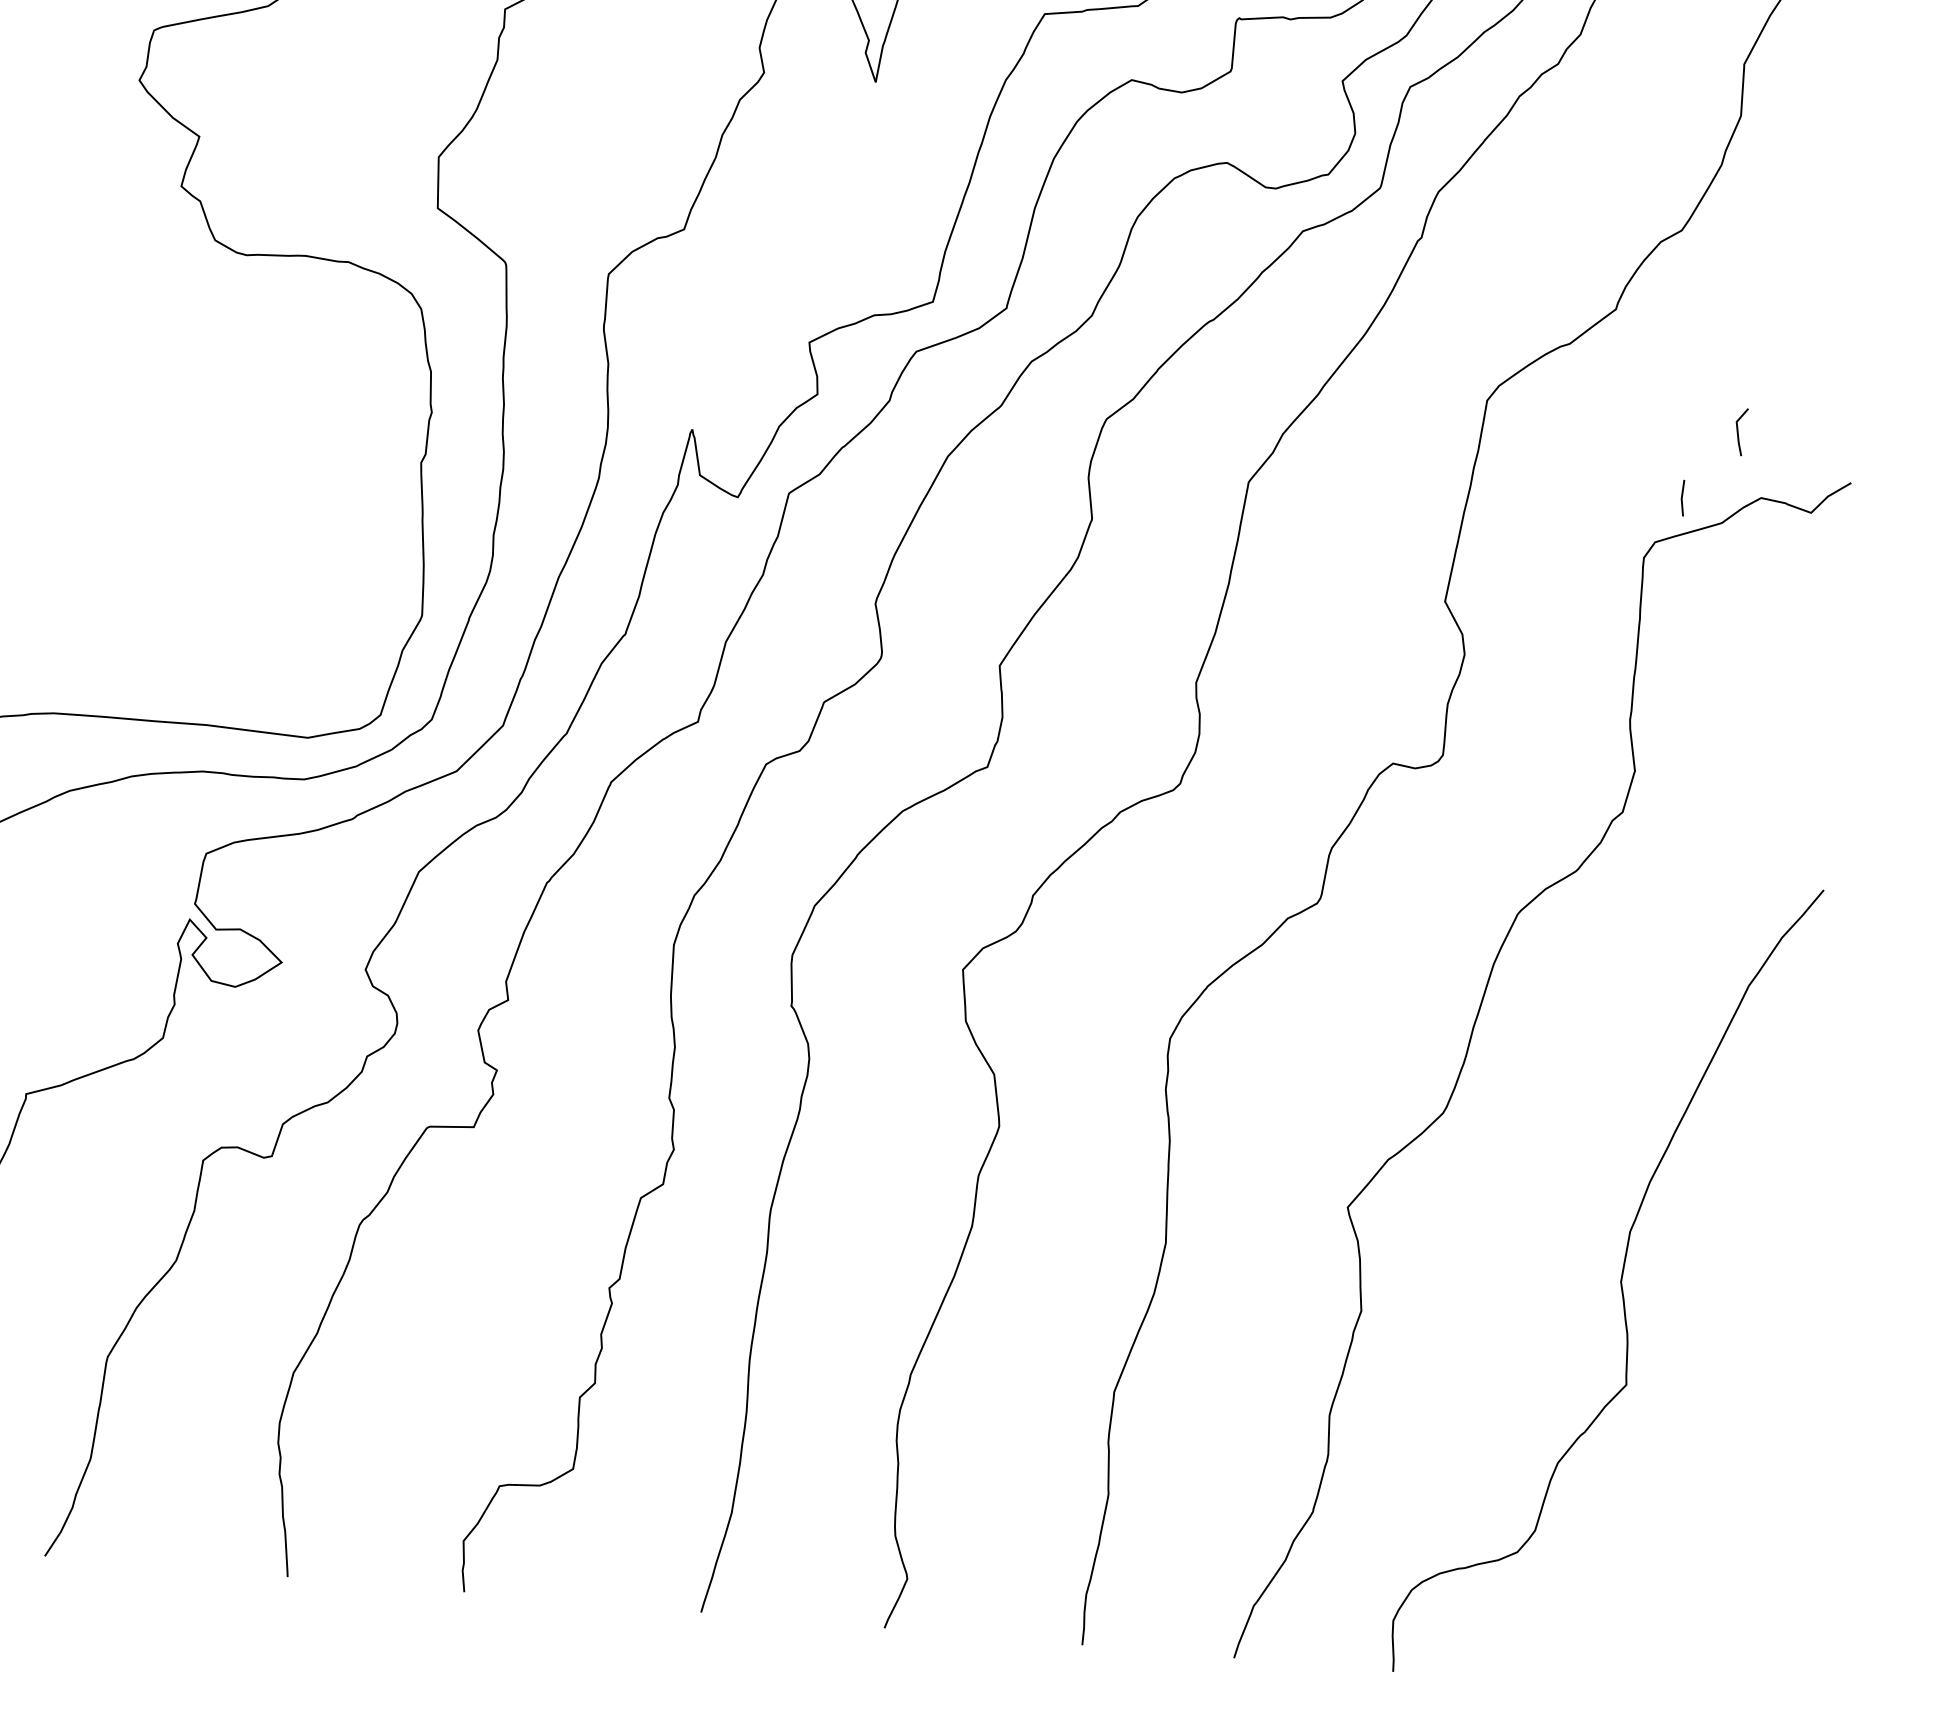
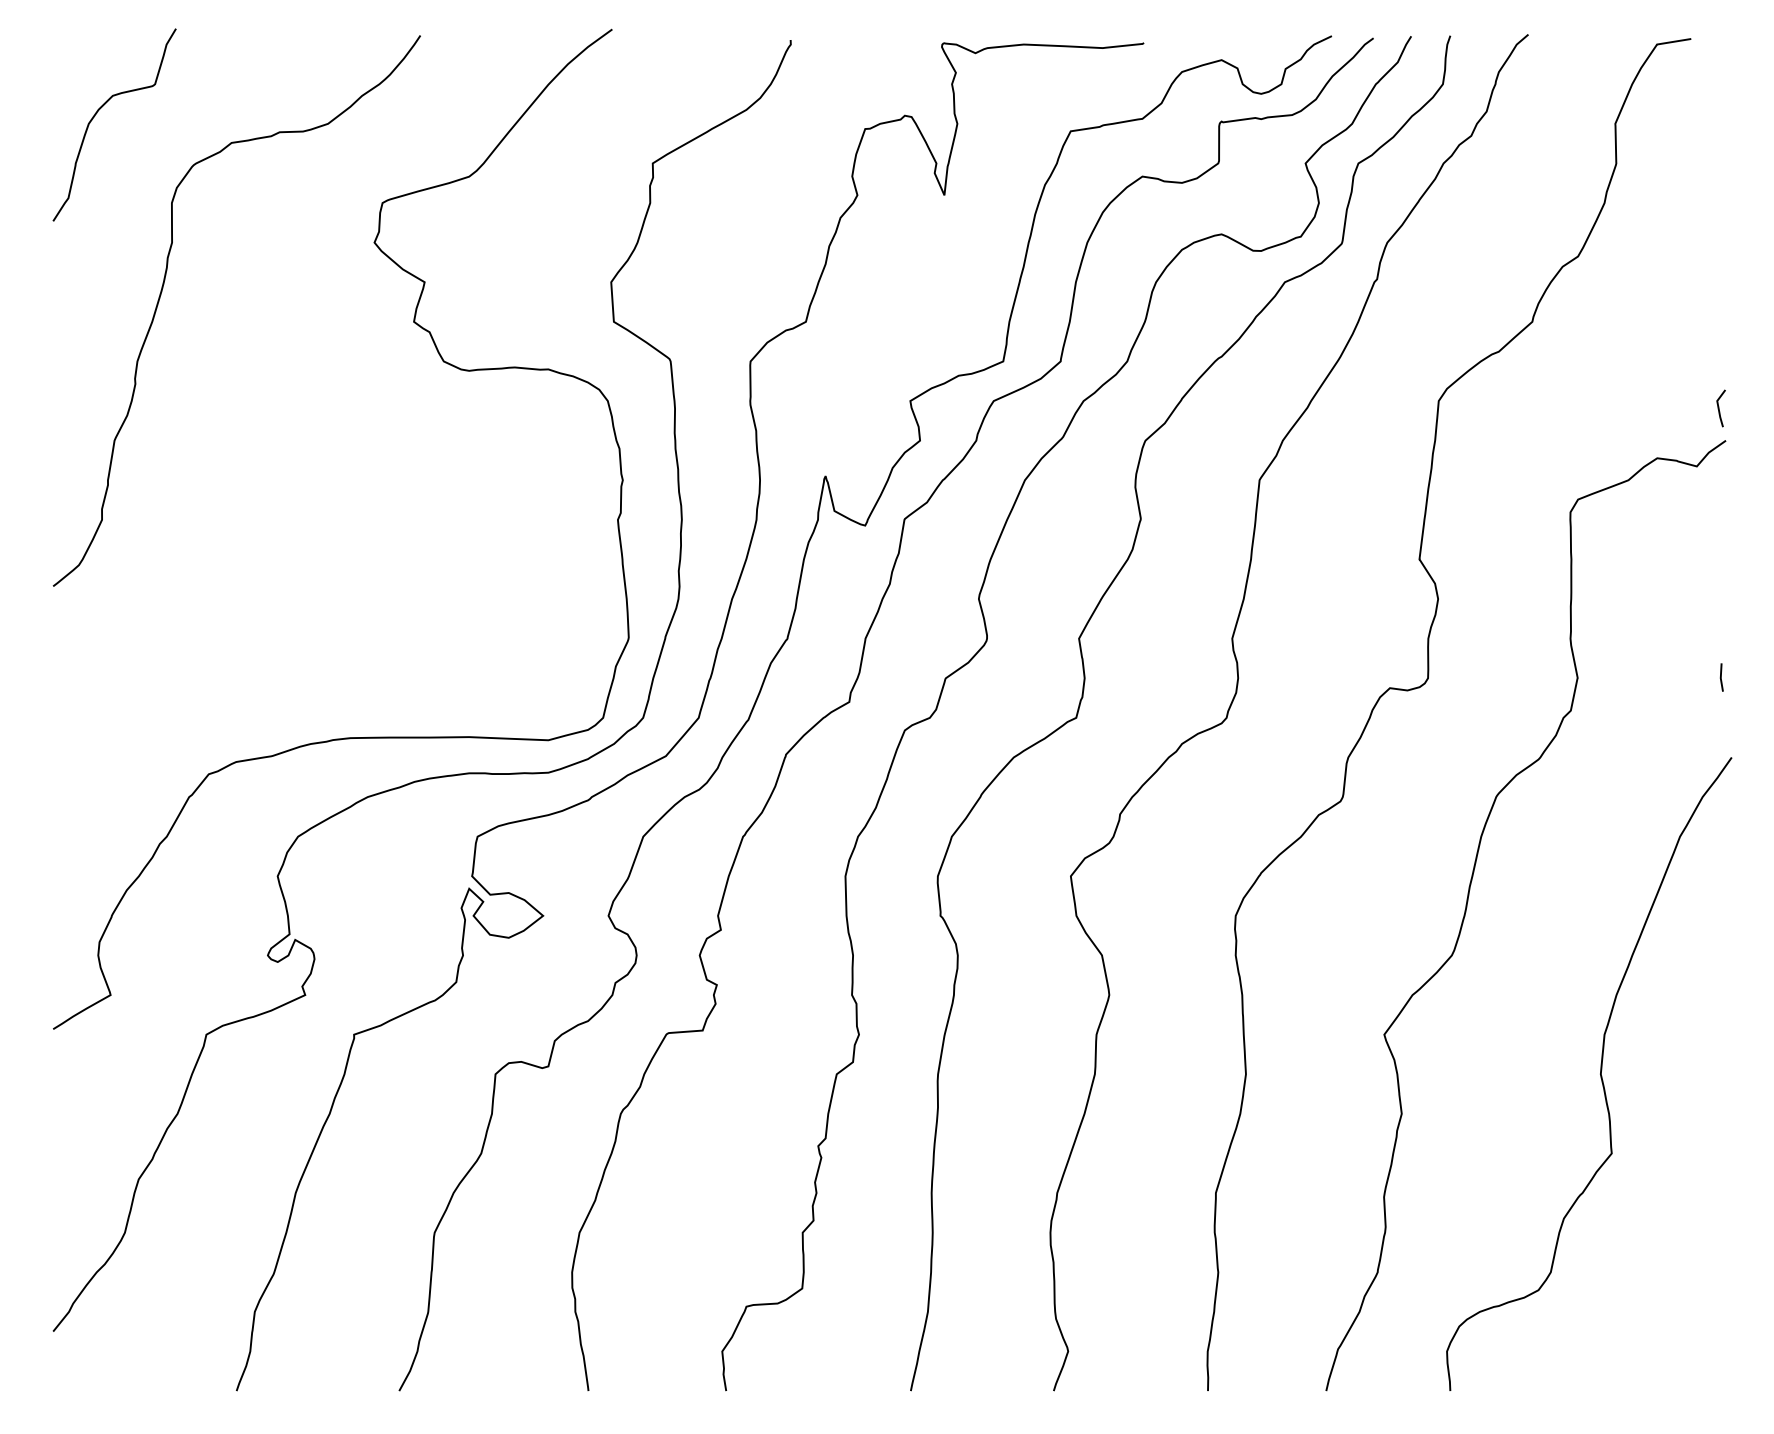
line: (1738, 431) -> (1719, 408), moved
line: (1682, 498) -> (1721, 677), moved

